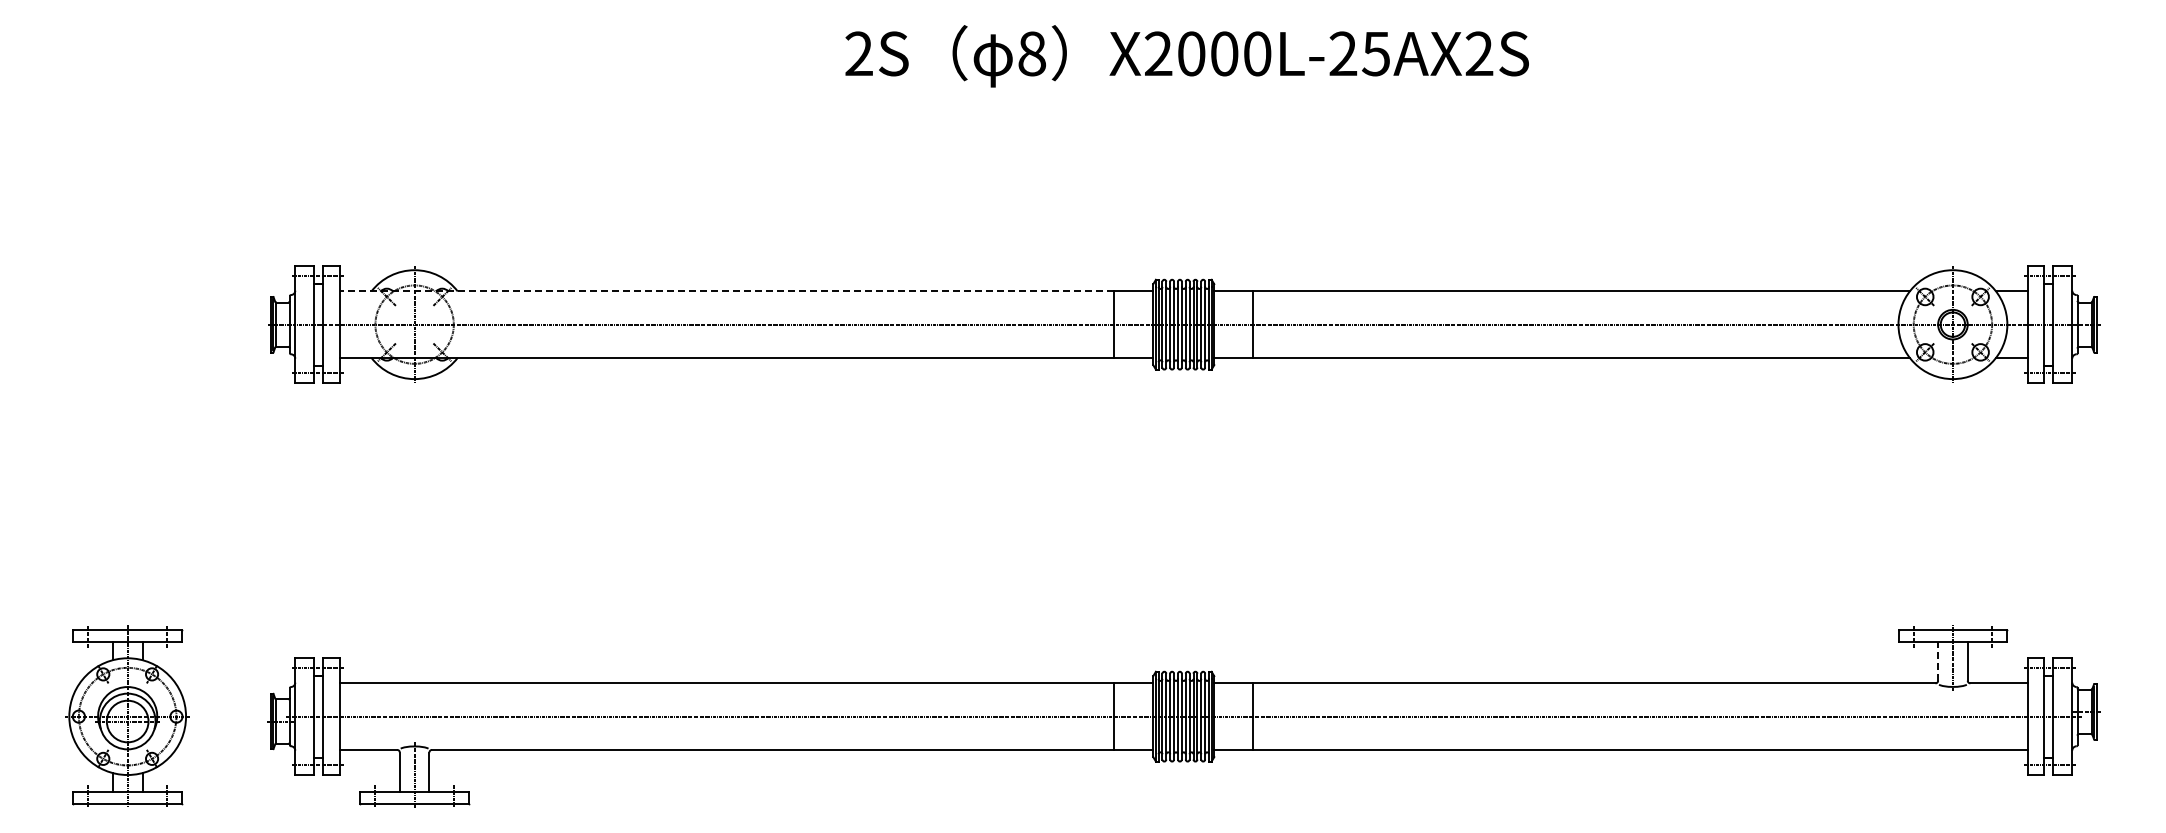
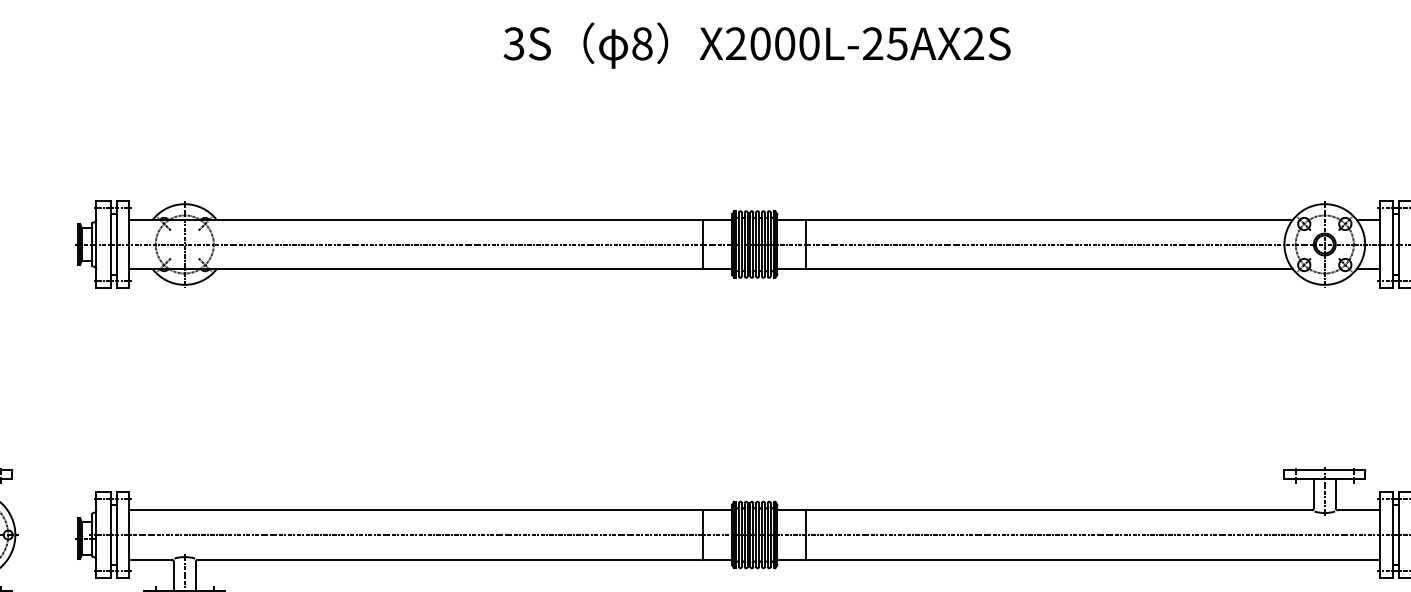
text: (858, 54) -> (513, 44), 2S -> 3S
line: (726, 291) -> (415, 219), dashed -> solid
line: (1938, 661) -> (1314, 494), dashed -> solid

